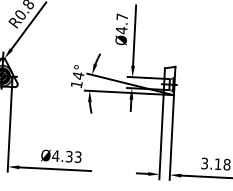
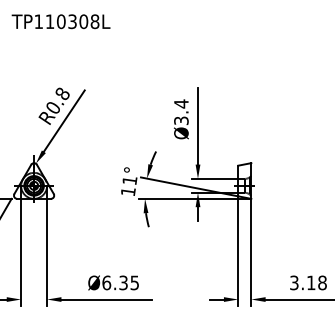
text: (122, 23) -> (181, 112), Ø4.7 -> Ø3.4
text: (78, 75) -> (129, 180), 14° -> 11°
text: (66, 156) -> (120, 282), Ø4.33 -> Ø6.35

